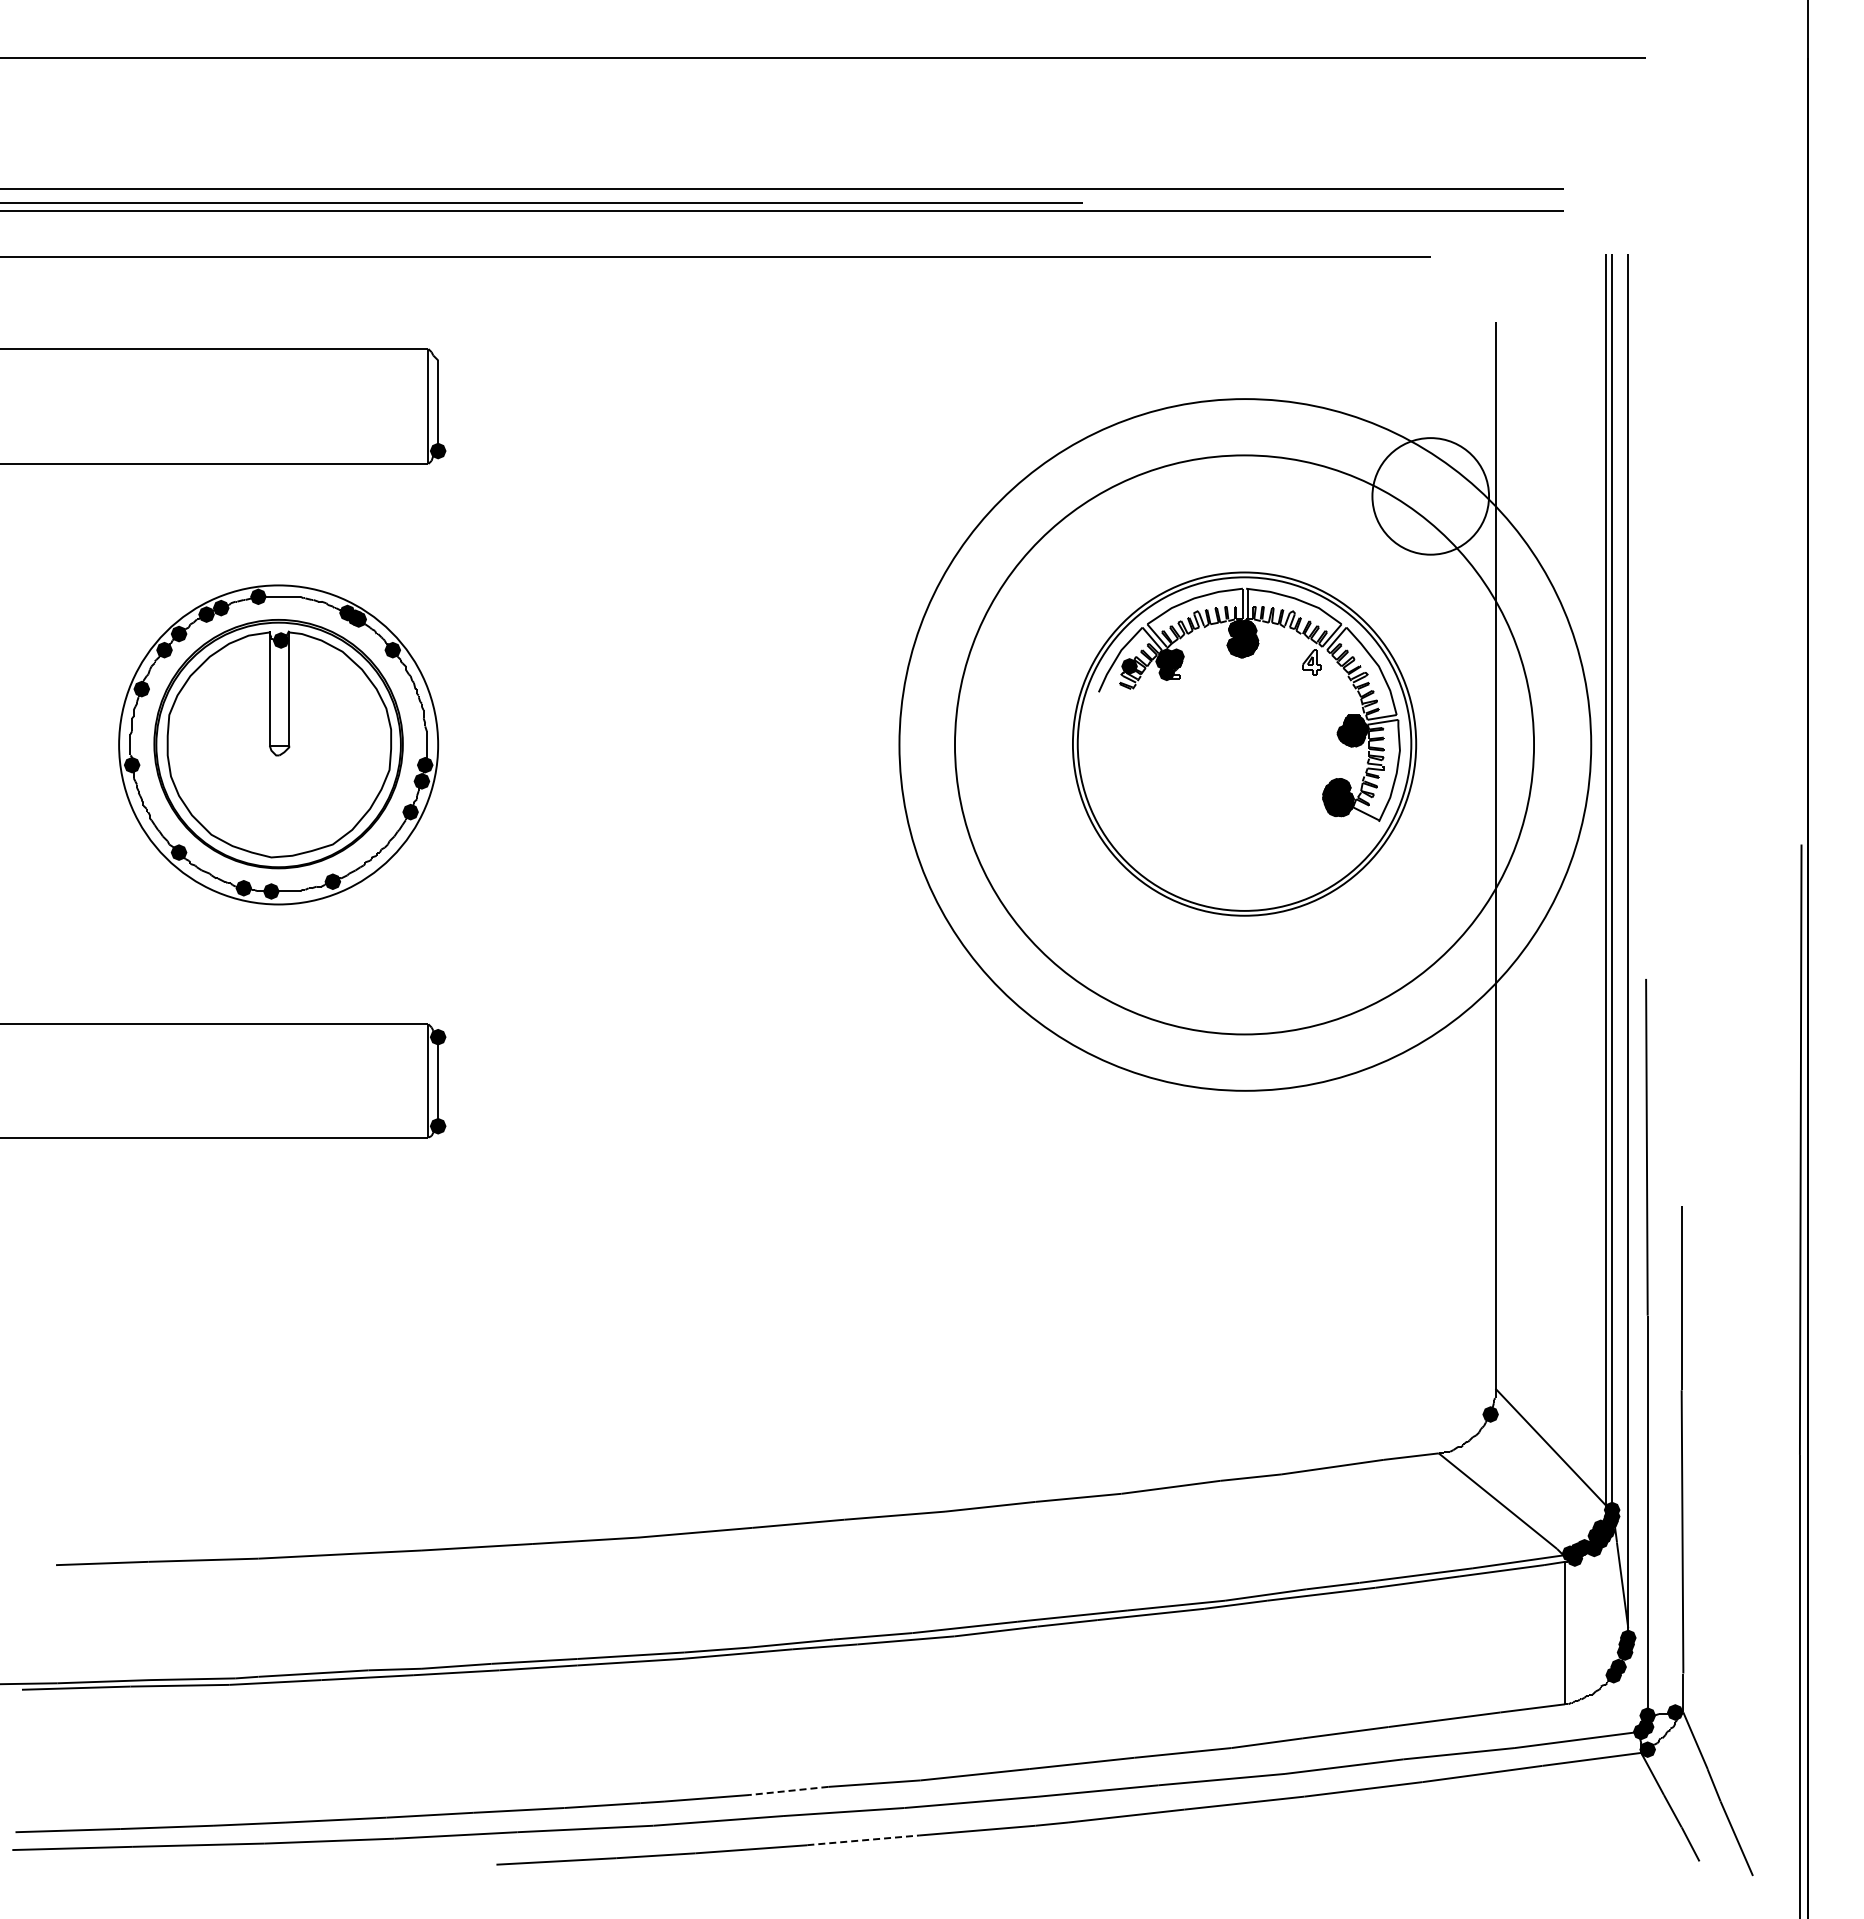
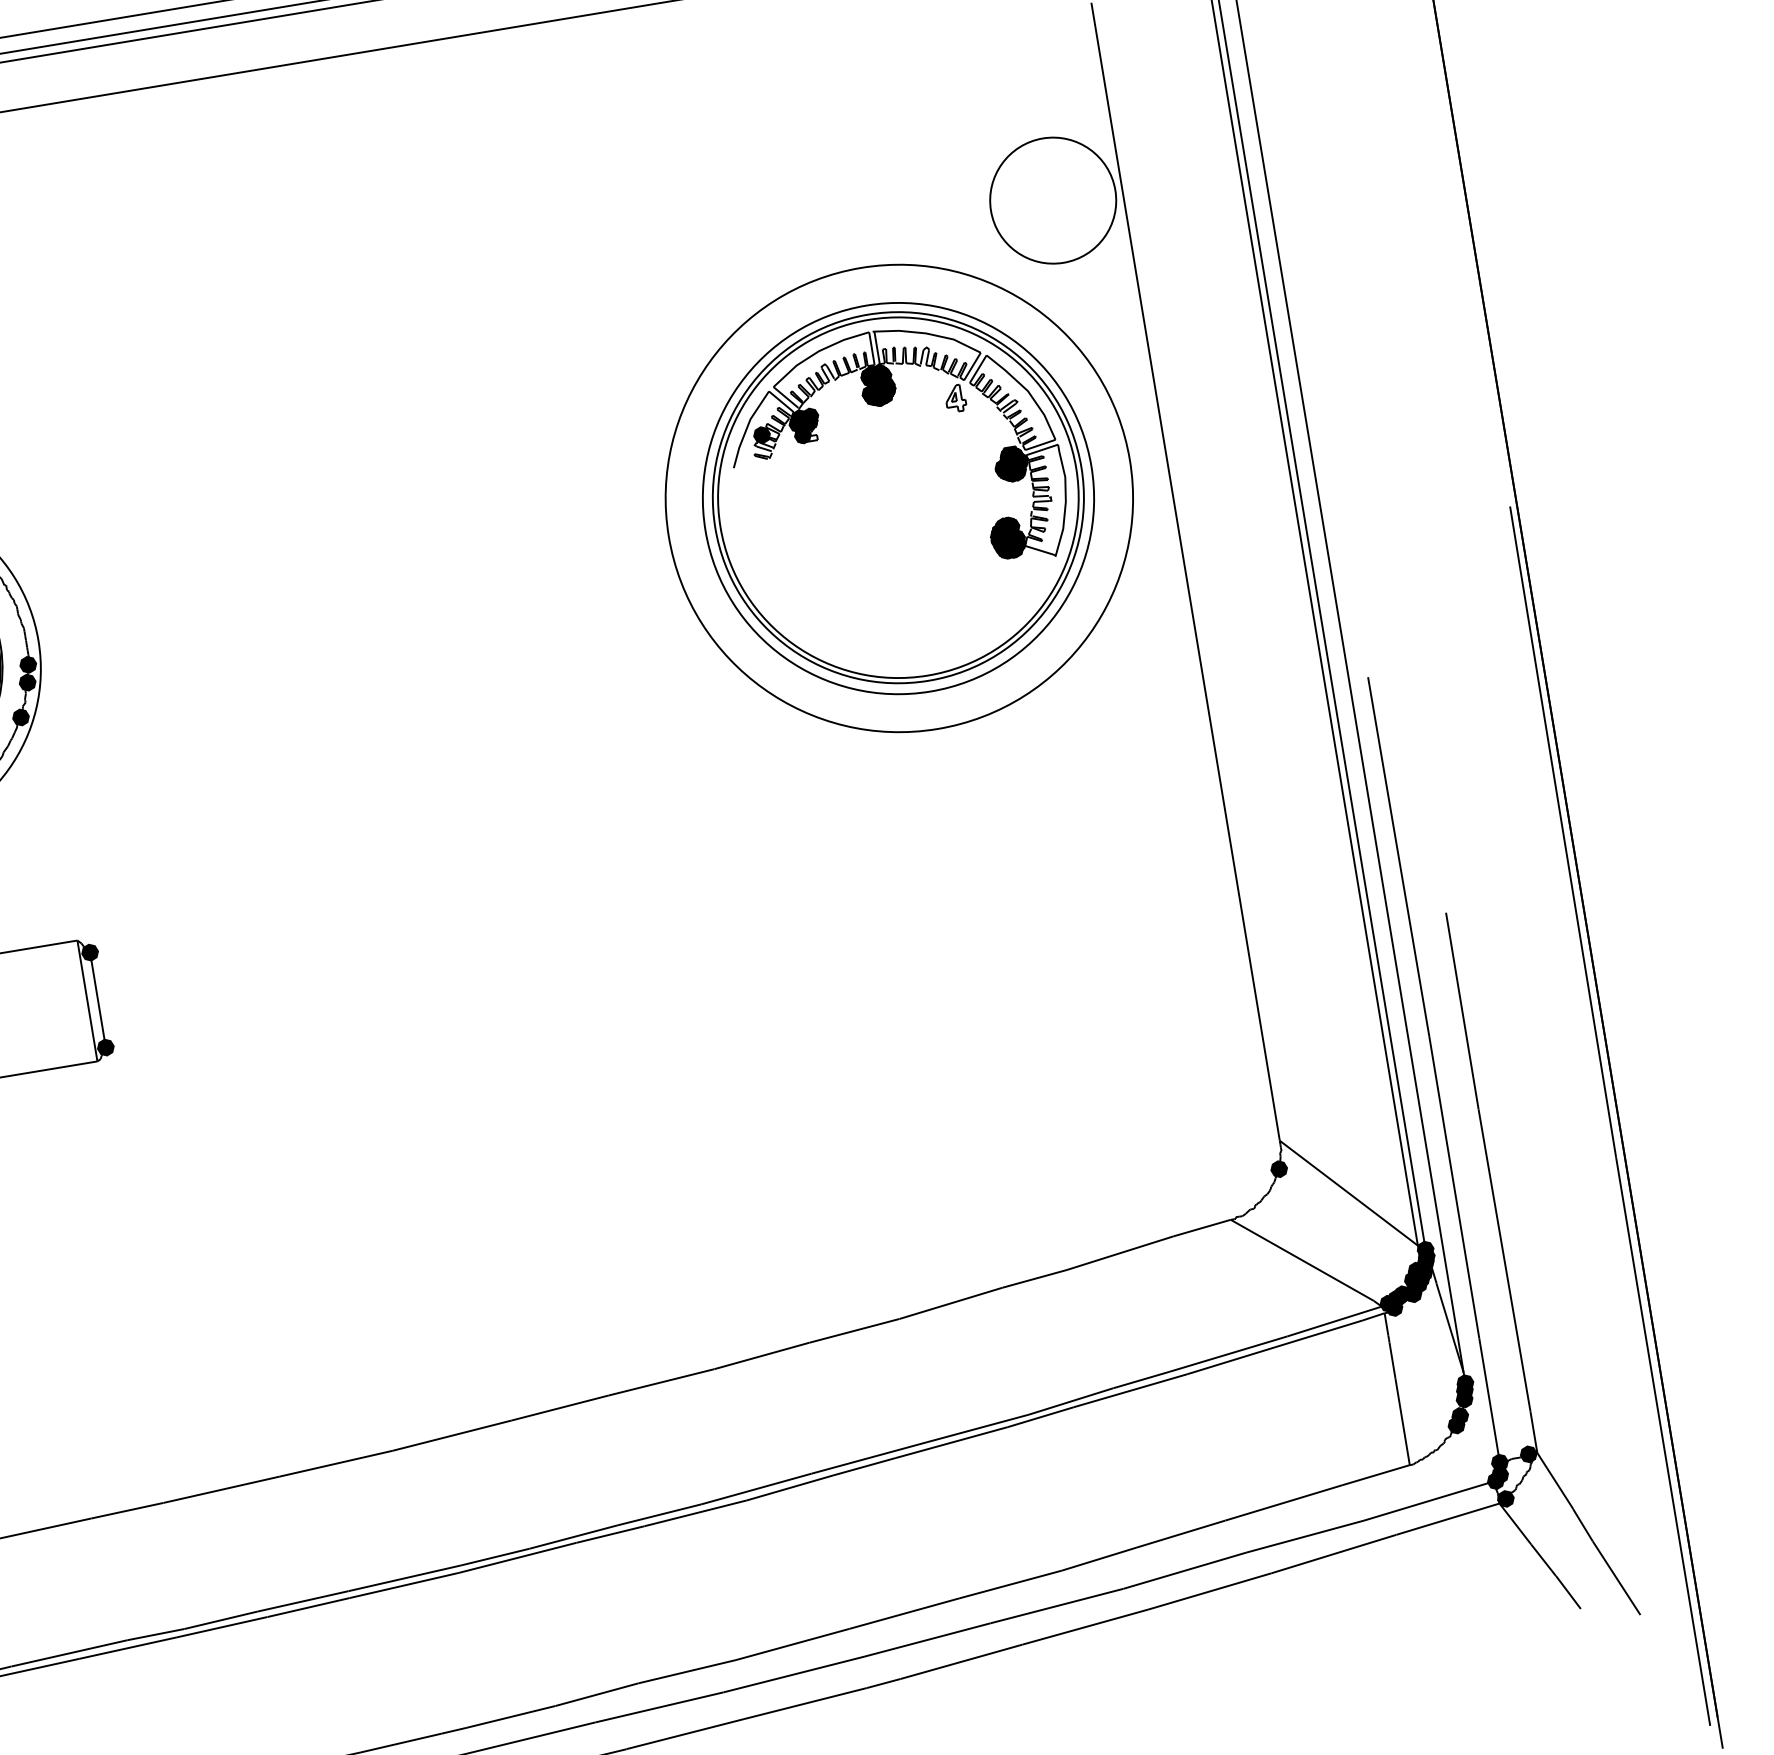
circle: (1244, 744) -> (898, 498), size x0.62
circle: (1245, 744) -> (899, 497), size x0.62
line: (788, 1790) -> (596, 1694), dashed -> solid
line: (863, 1840) -> (685, 1734), dashed -> solid

